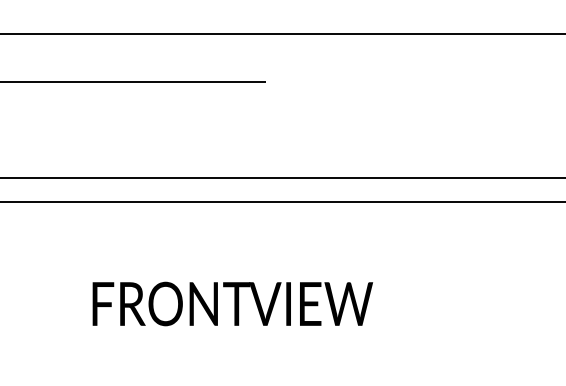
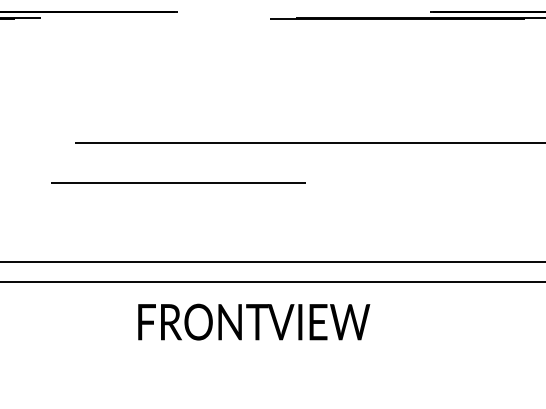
text: (233, 303) -> (254, 321), moved

